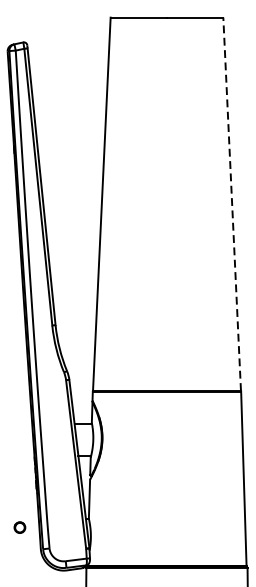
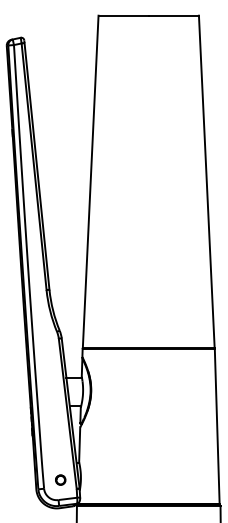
line: (231, 204) -> (206, 182), dashed -> solid
part: (19, 526) -> (60, 479), moved

